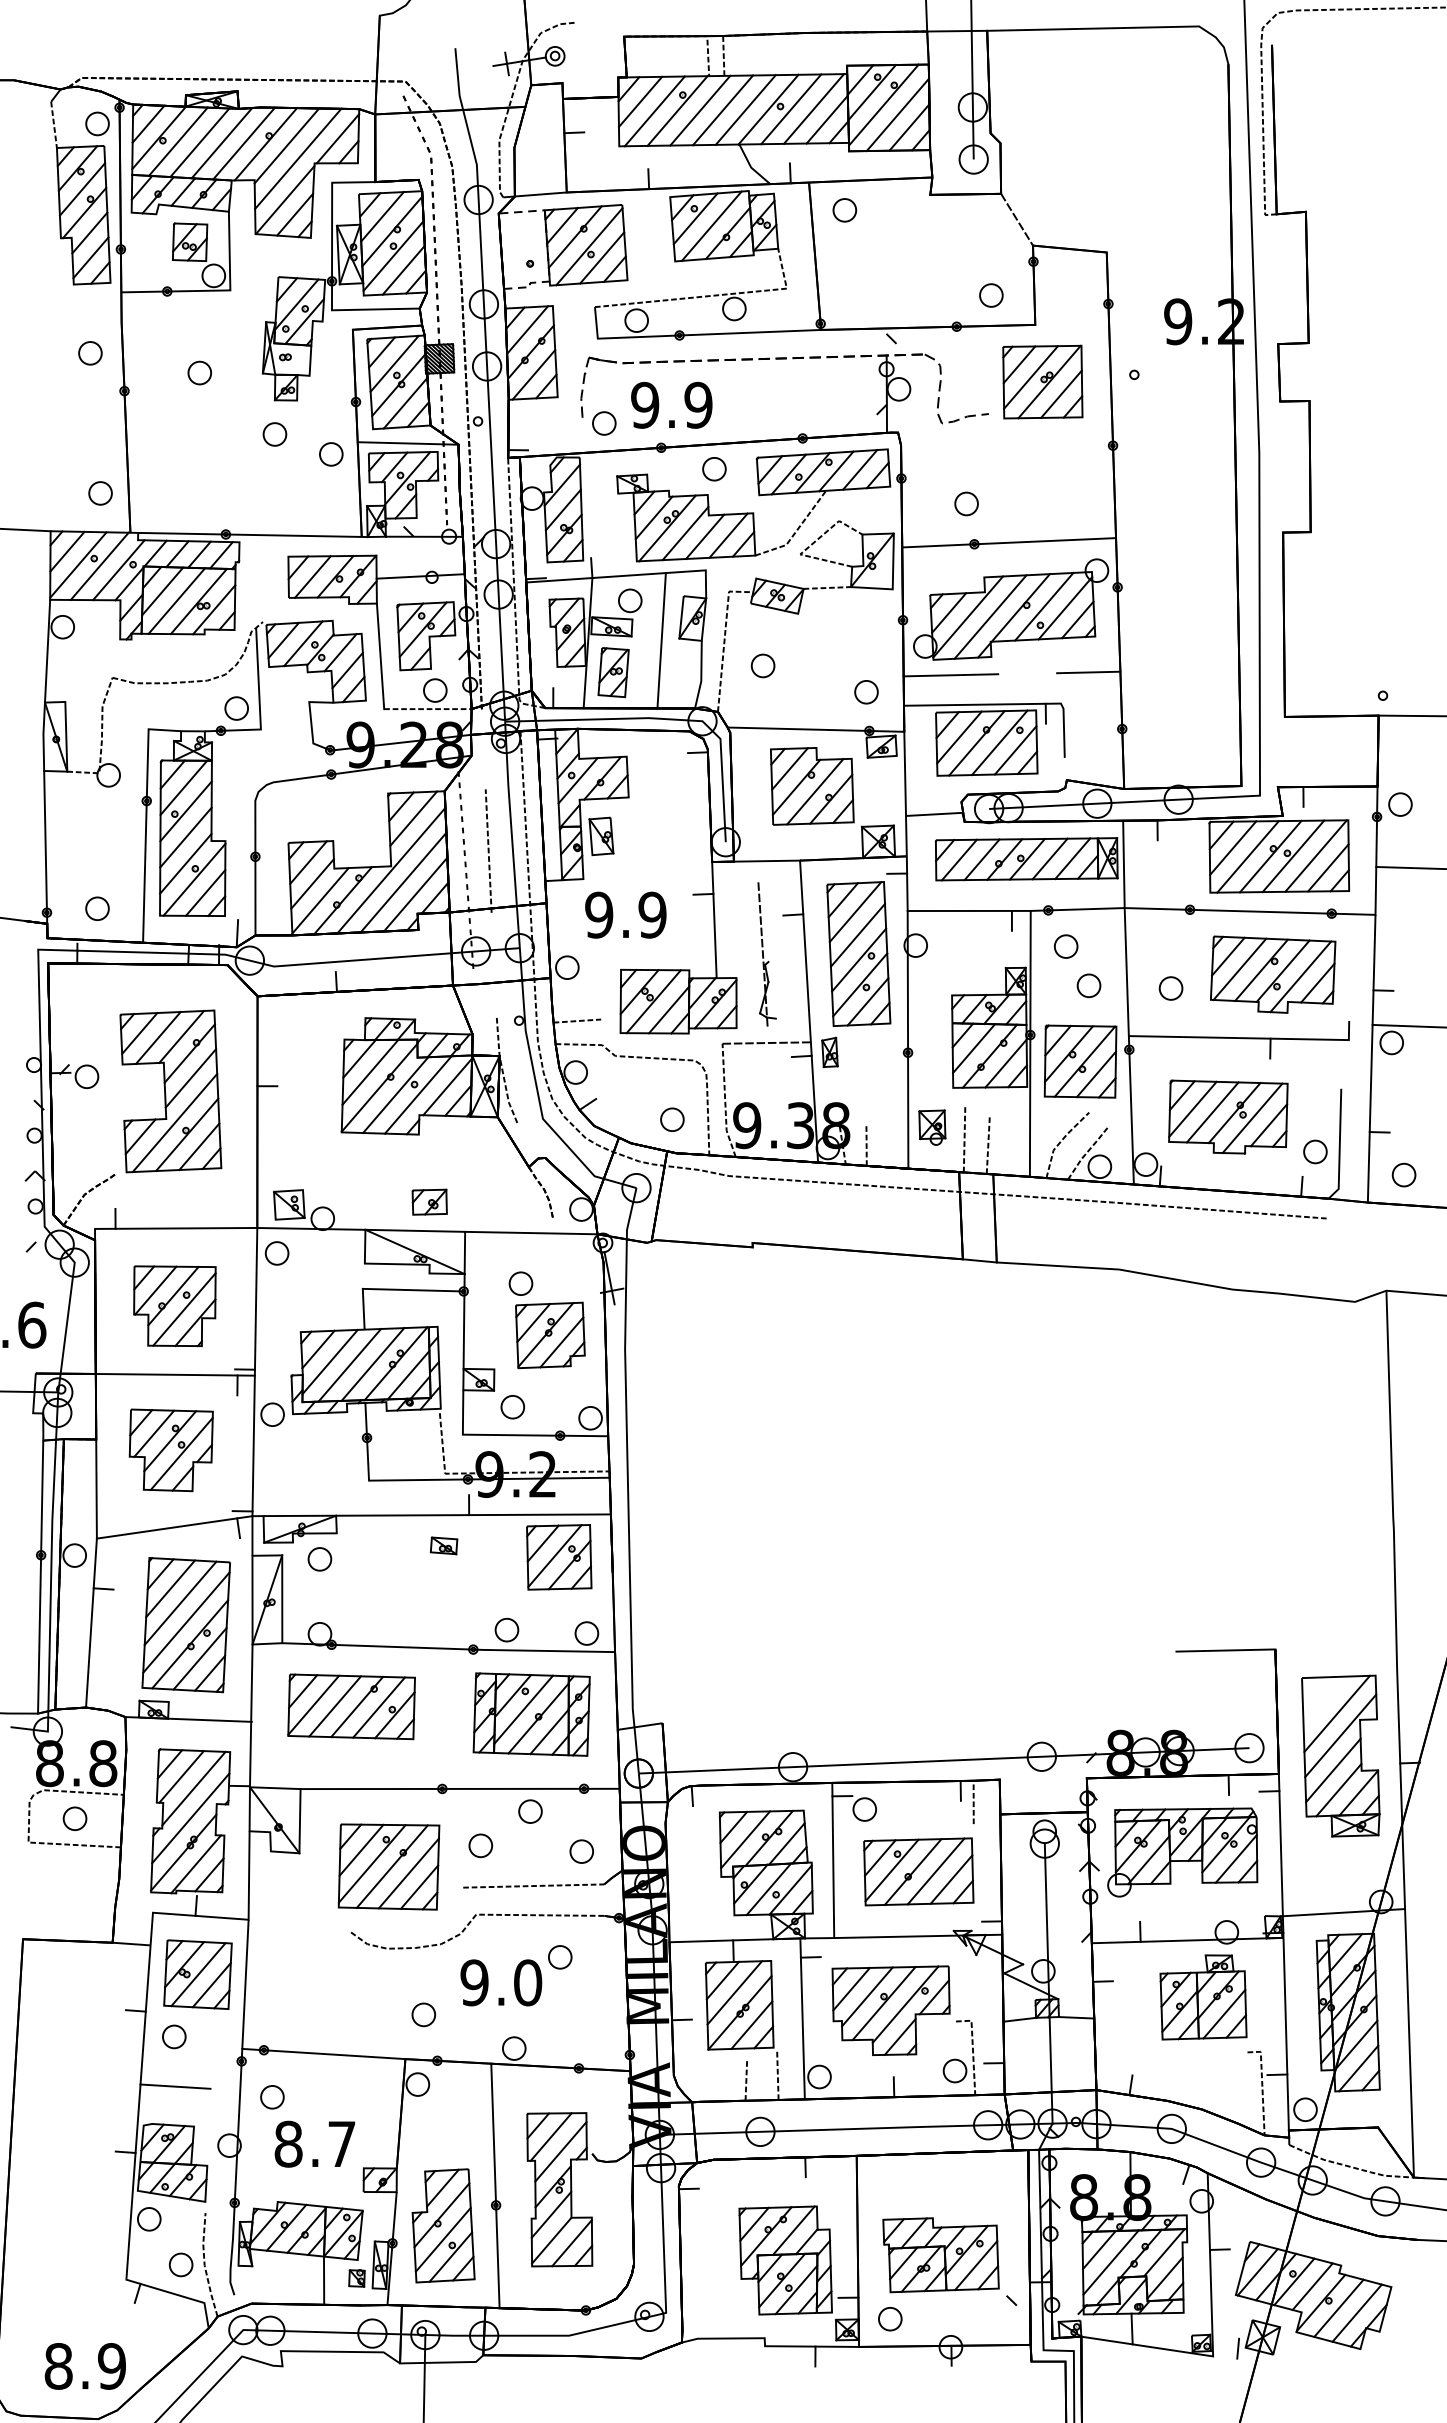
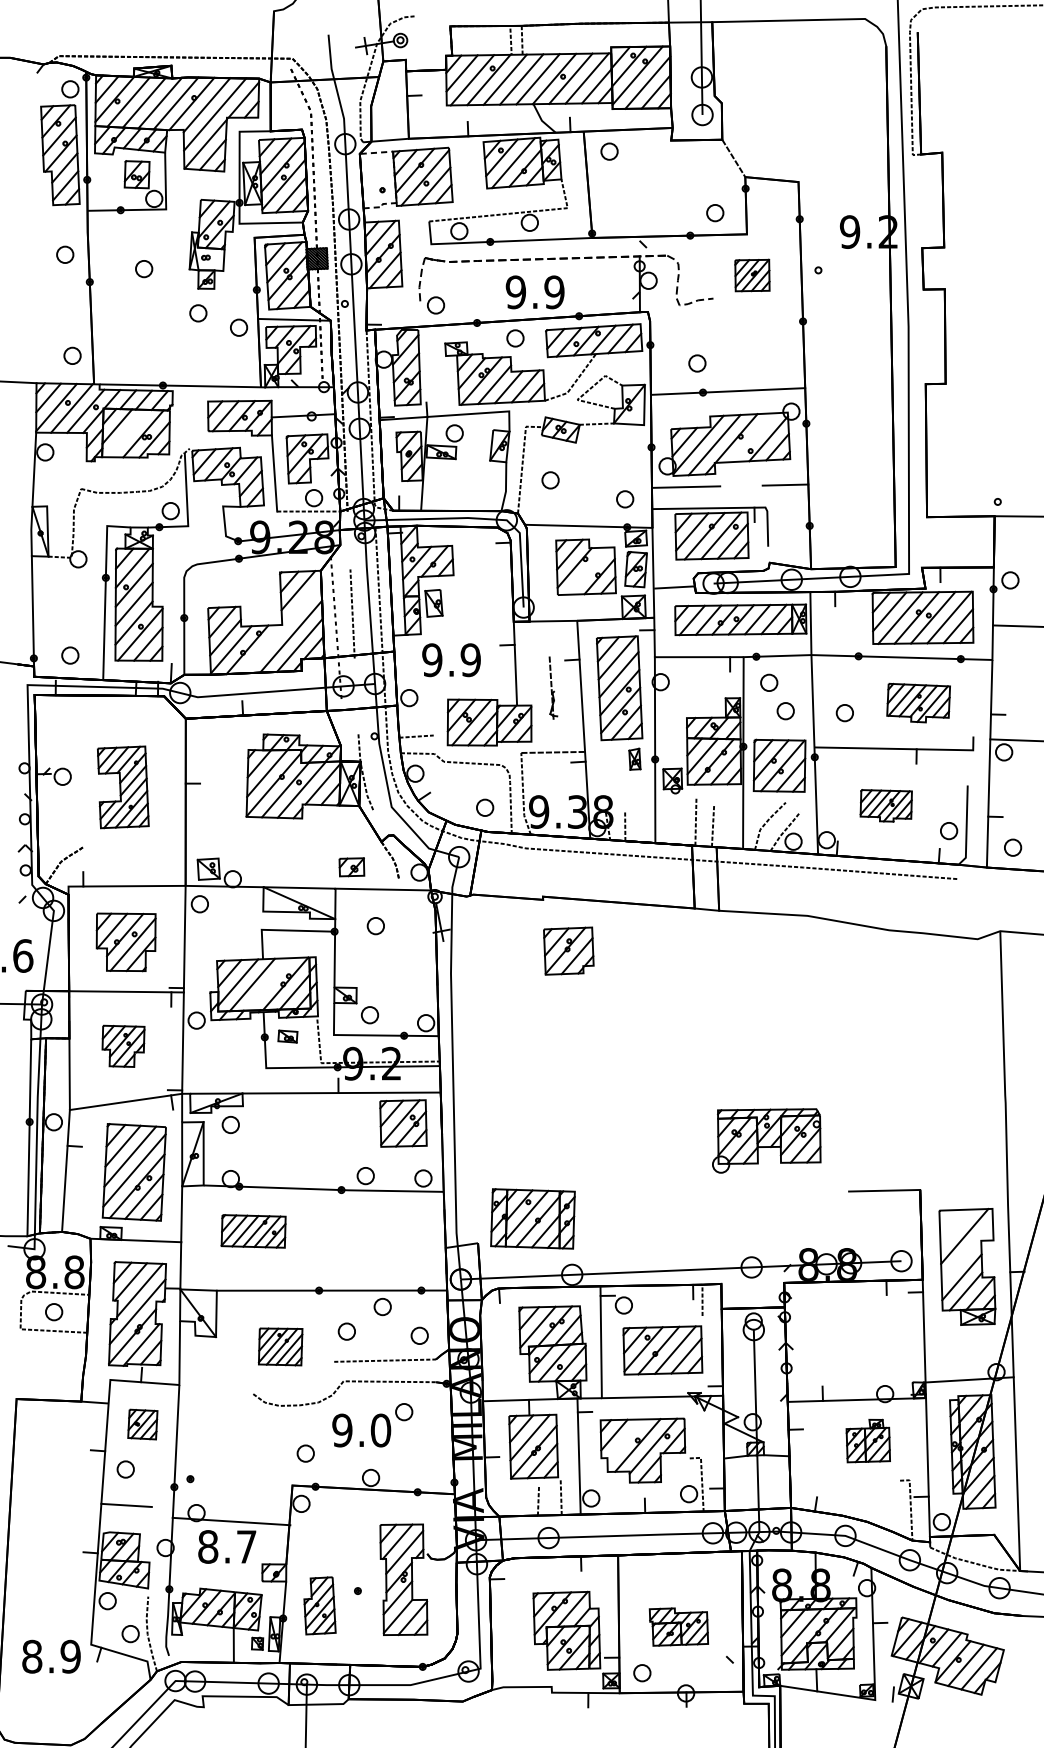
line: (53, 124) -> (38, 89), removed
part: (1042, 381) -> (752, 275), size x0.6
text: (671, 405) -> (534, 292), moved
line: (176, 600) -> (127, 433), removed
line: (1044, 606) -> (753, 437), removed
line: (661, 640) -> (477, 462), removed
part: (613, 672) -> (635, 569), moved
line: (815, 791) -> (588, 570), removed
line: (391, 870) -> (282, 627), removed
part: (766, 954) -> (553, 688), size x0.6
part: (1273, 974) -> (918, 703), size x0.7
part: (829, 1051) -> (634, 758), moved
part: (170, 1091) -> (123, 787), size x0.7
part: (1228, 1116) -> (886, 805), size x0.6
part: (932, 1127) -> (672, 780), moved
part: (429, 1201) -> (351, 866), moved
part: (550, 1335) -> (568, 951), moved
line: (372, 1364) -> (268, 984), removed
part: (170, 1450) -> (123, 1046), size x0.7
part: (443, 1545) -> (287, 1036), moved
part: (351, 1706) -> (253, 1231), size x0.7
part: (531, 1714) -> (532, 1218), moved
line: (1340, 1735) -> (967, 1252), removed
part: (1182, 1852) -> (766, 1140), moved
part: (388, 1866) -> (280, 1346), size x0.6
part: (197, 1974) -> (142, 1424), size x0.6
line: (867, 1996) -> (625, 1440), removed
part: (1203, 1997) -> (868, 1441), size x0.7
line: (323, 2053) -> (231, 1521), moved
line: (495, 2185) -> (357, 1576), removed
part: (443, 2225) -> (319, 1605), size x0.7
part: (940, 2255) -> (678, 1627), size x0.7
text: (84, 2366) -> (50, 1656), moved

